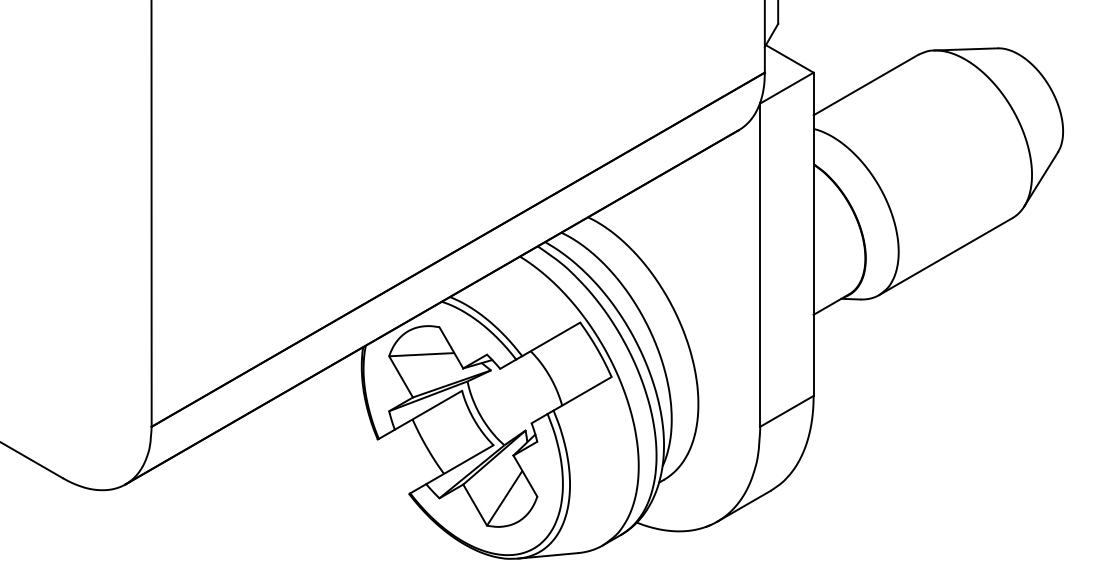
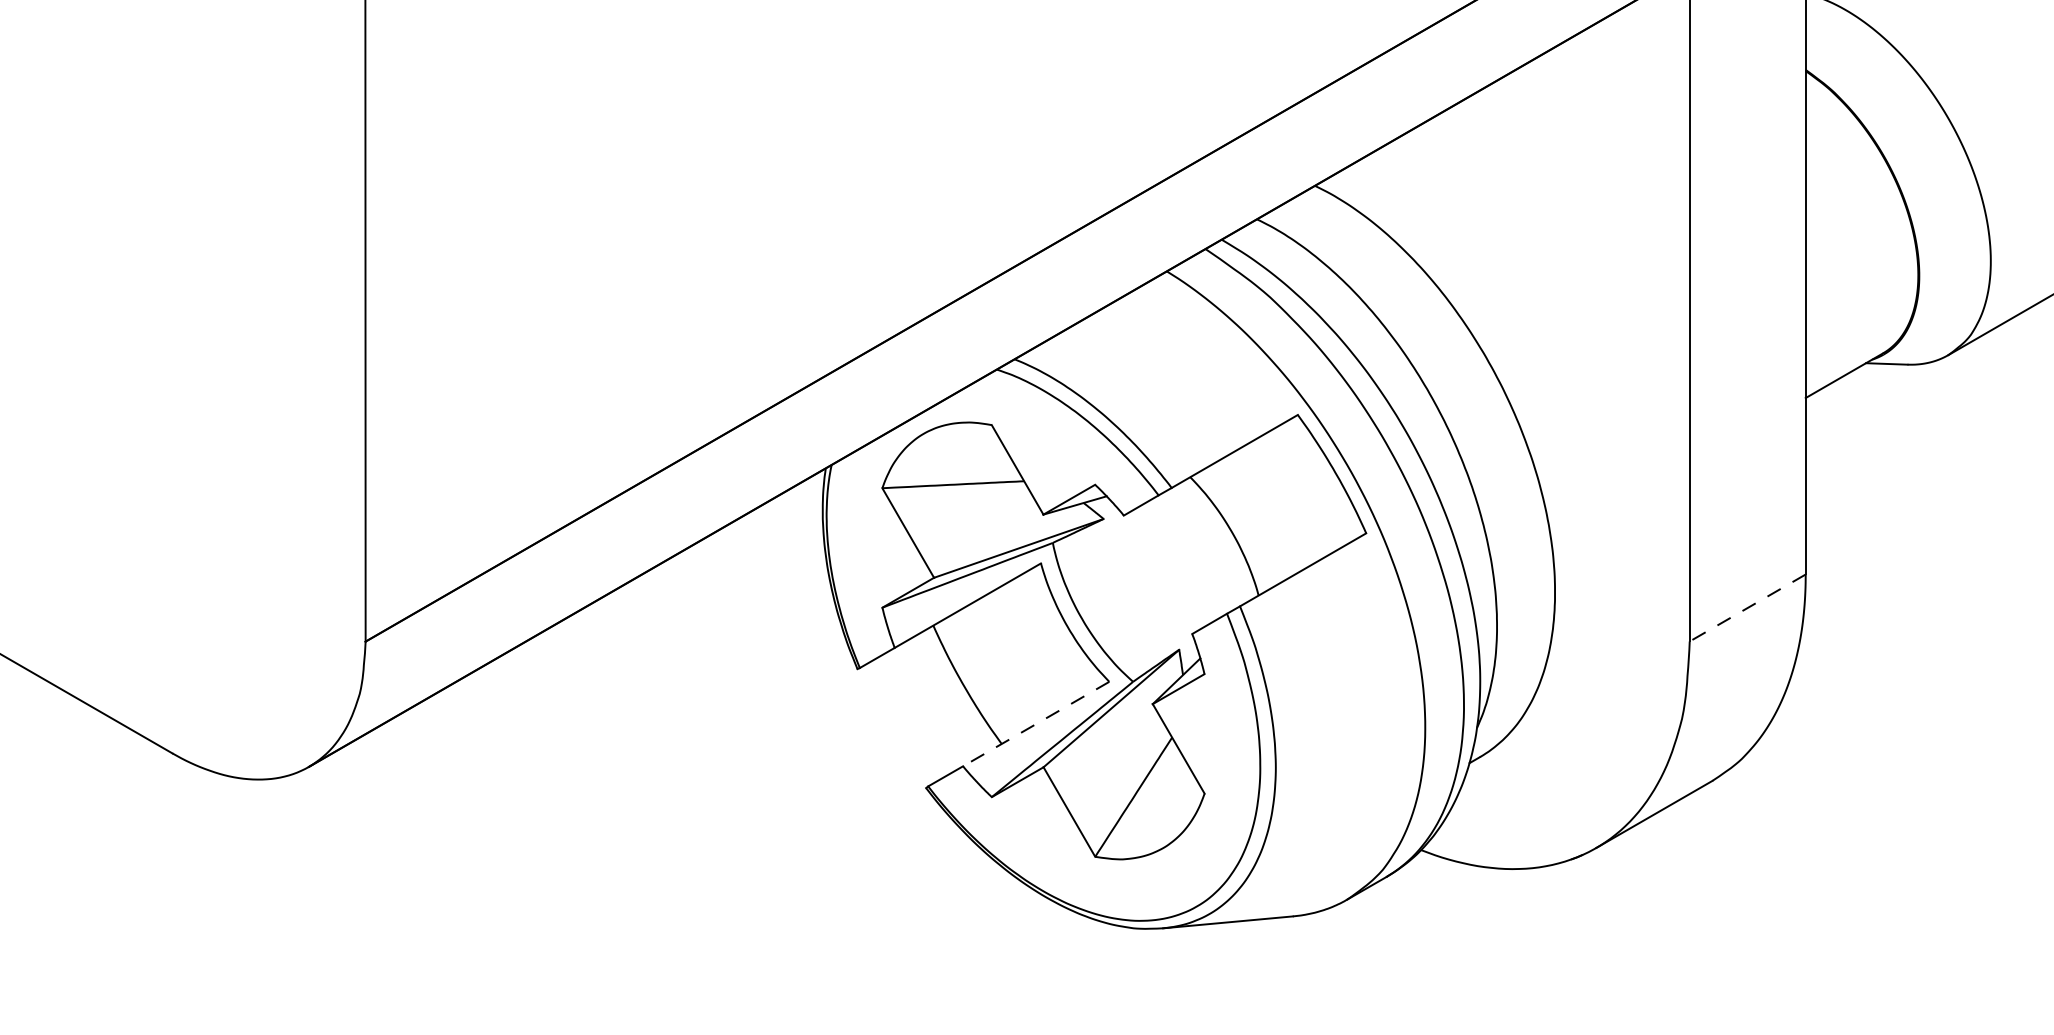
line: (786, 411) -> (1746, 608), solid -> dashed
line: (459, 464) -> (1035, 723), solid -> dashed

